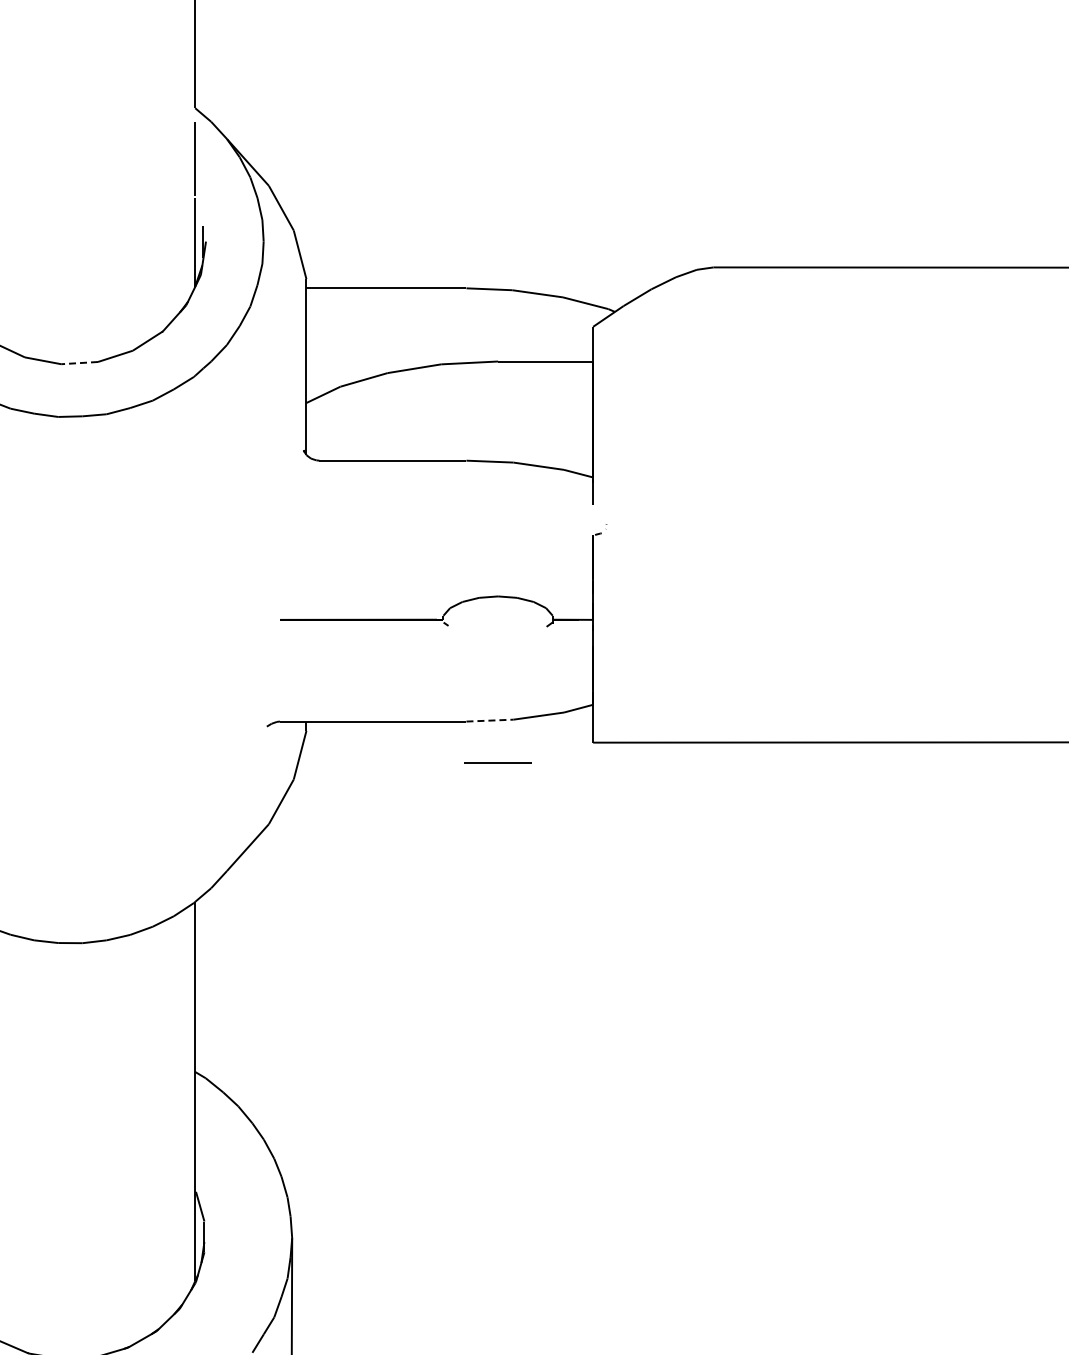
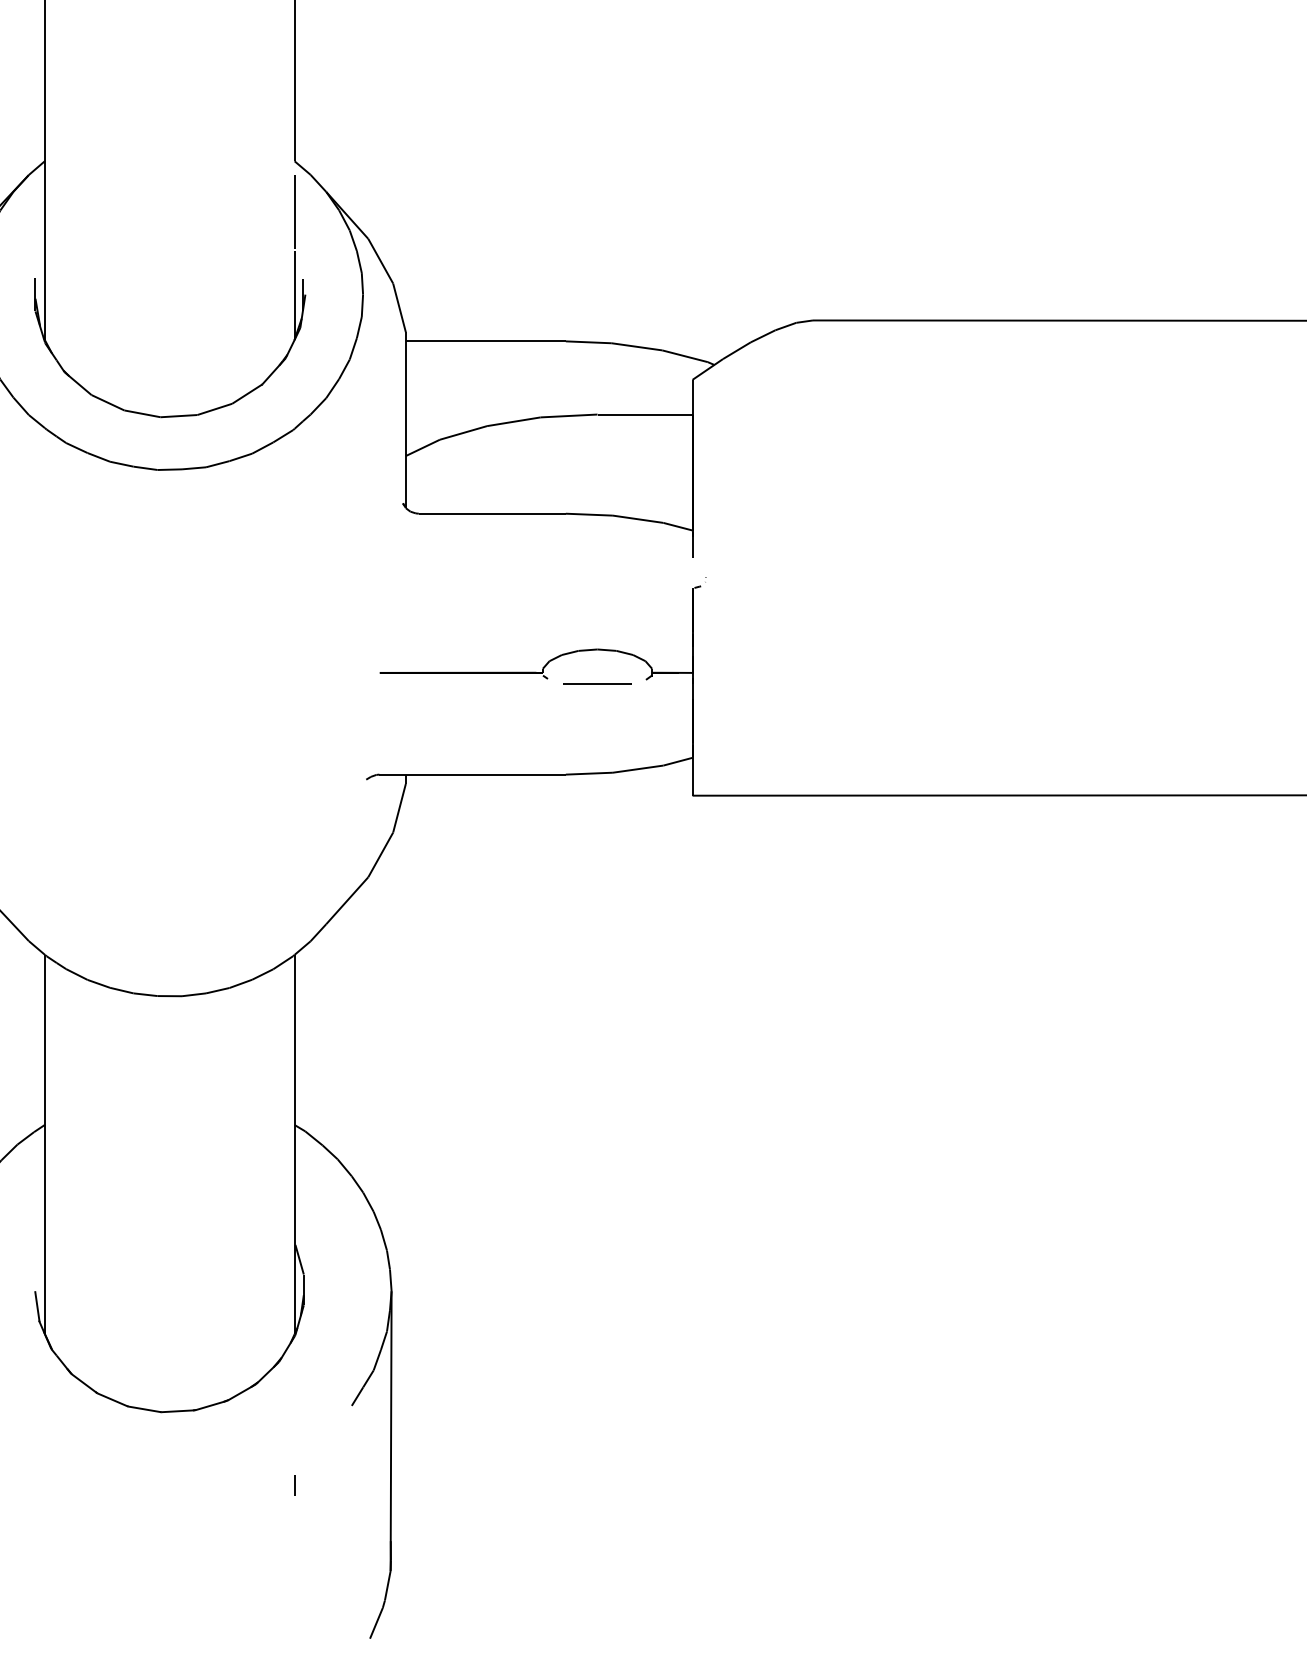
line: (79, 363) -> (178, 416), dashed -> solid
line: (490, 720) -> (589, 773), dashed -> solid
line: (498, 762) -> (597, 683), moved

